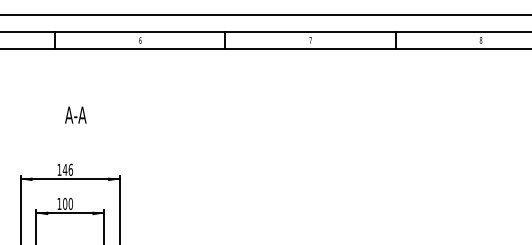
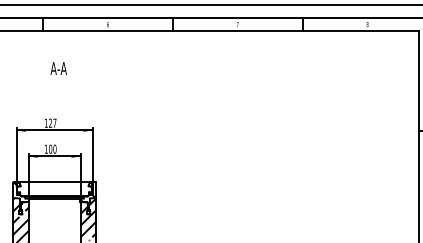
text: (75, 115) -> (58, 68), moved
text: (67, 168) -> (52, 122), 146 -> 127

